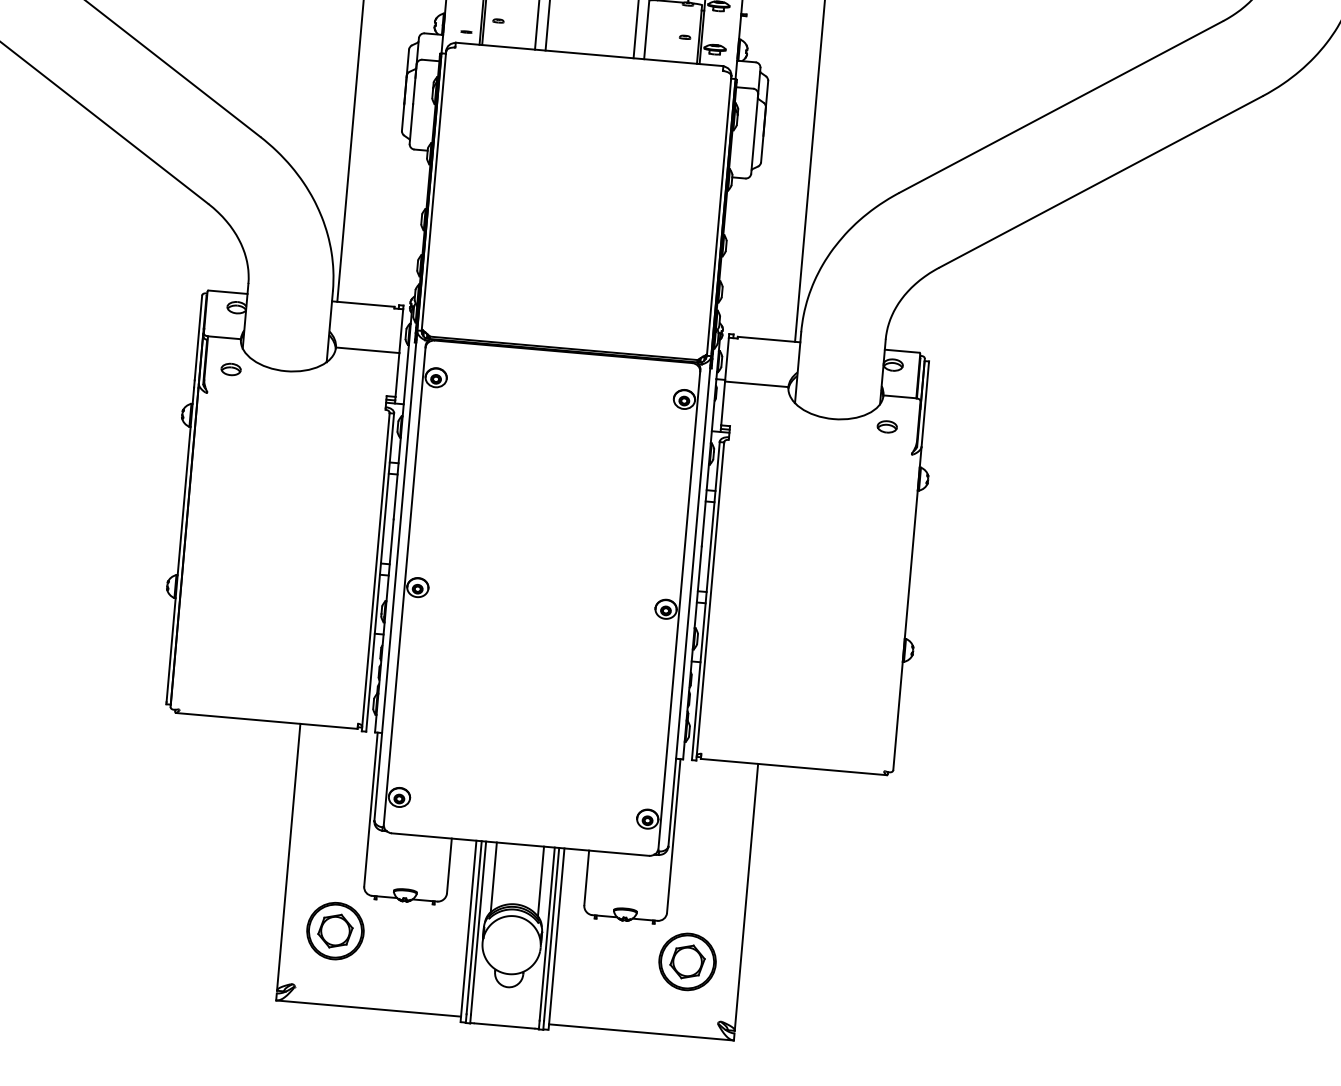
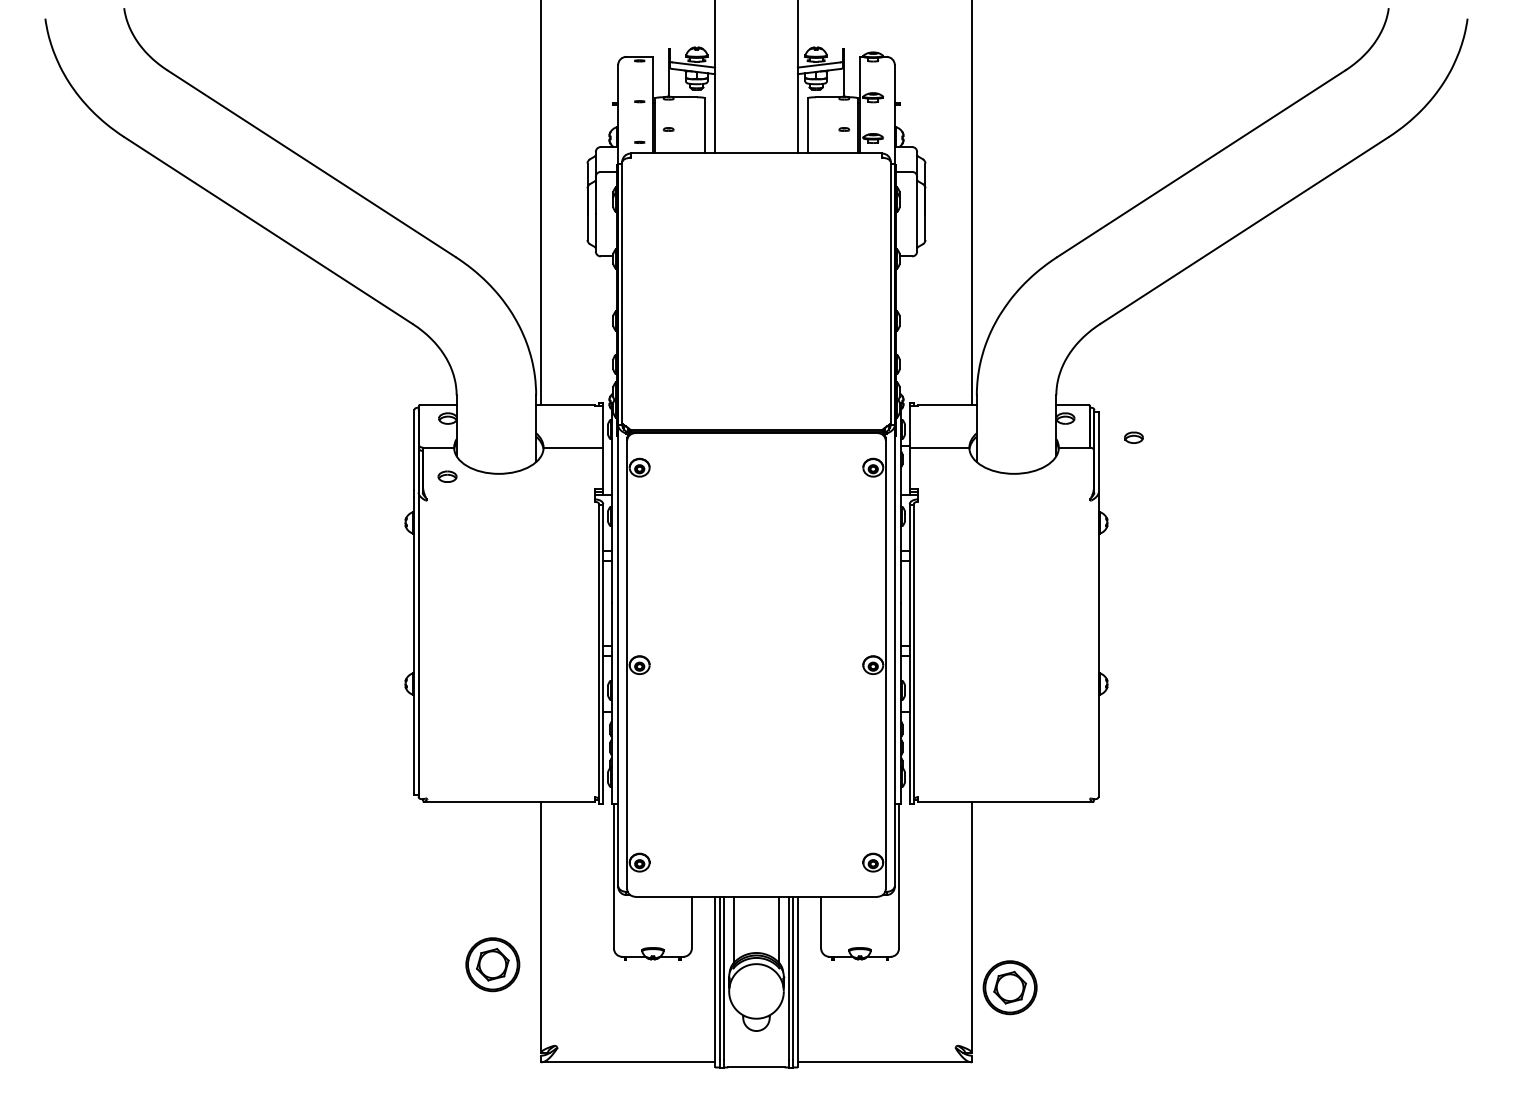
part: (886, 426) -> (1133, 437), moved
part: (335, 930) -> (492, 964), moved
part: (686, 961) -> (1009, 987), moved

